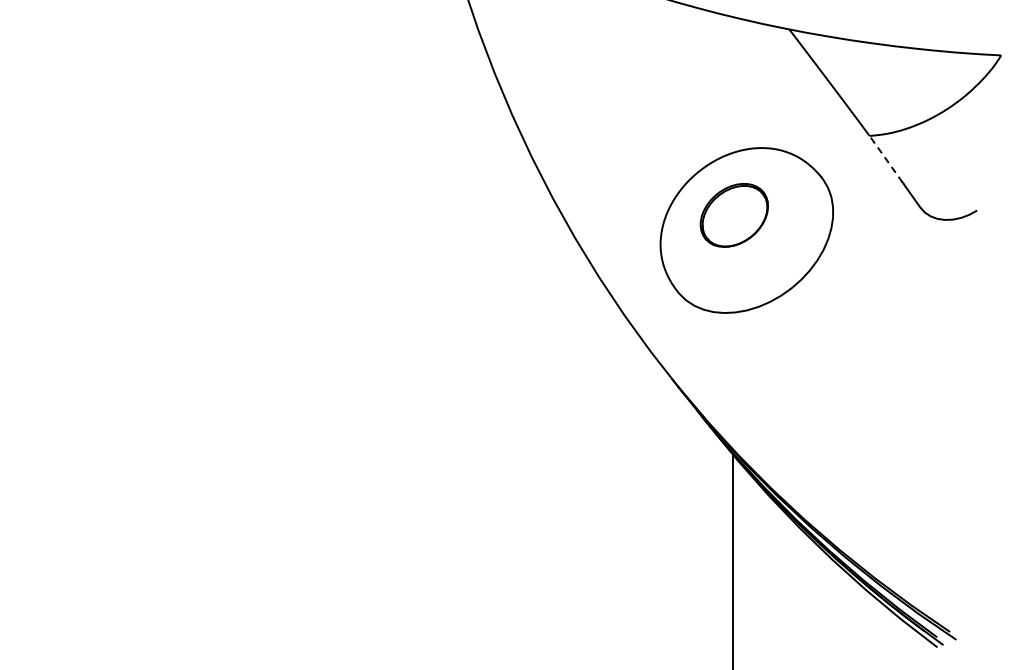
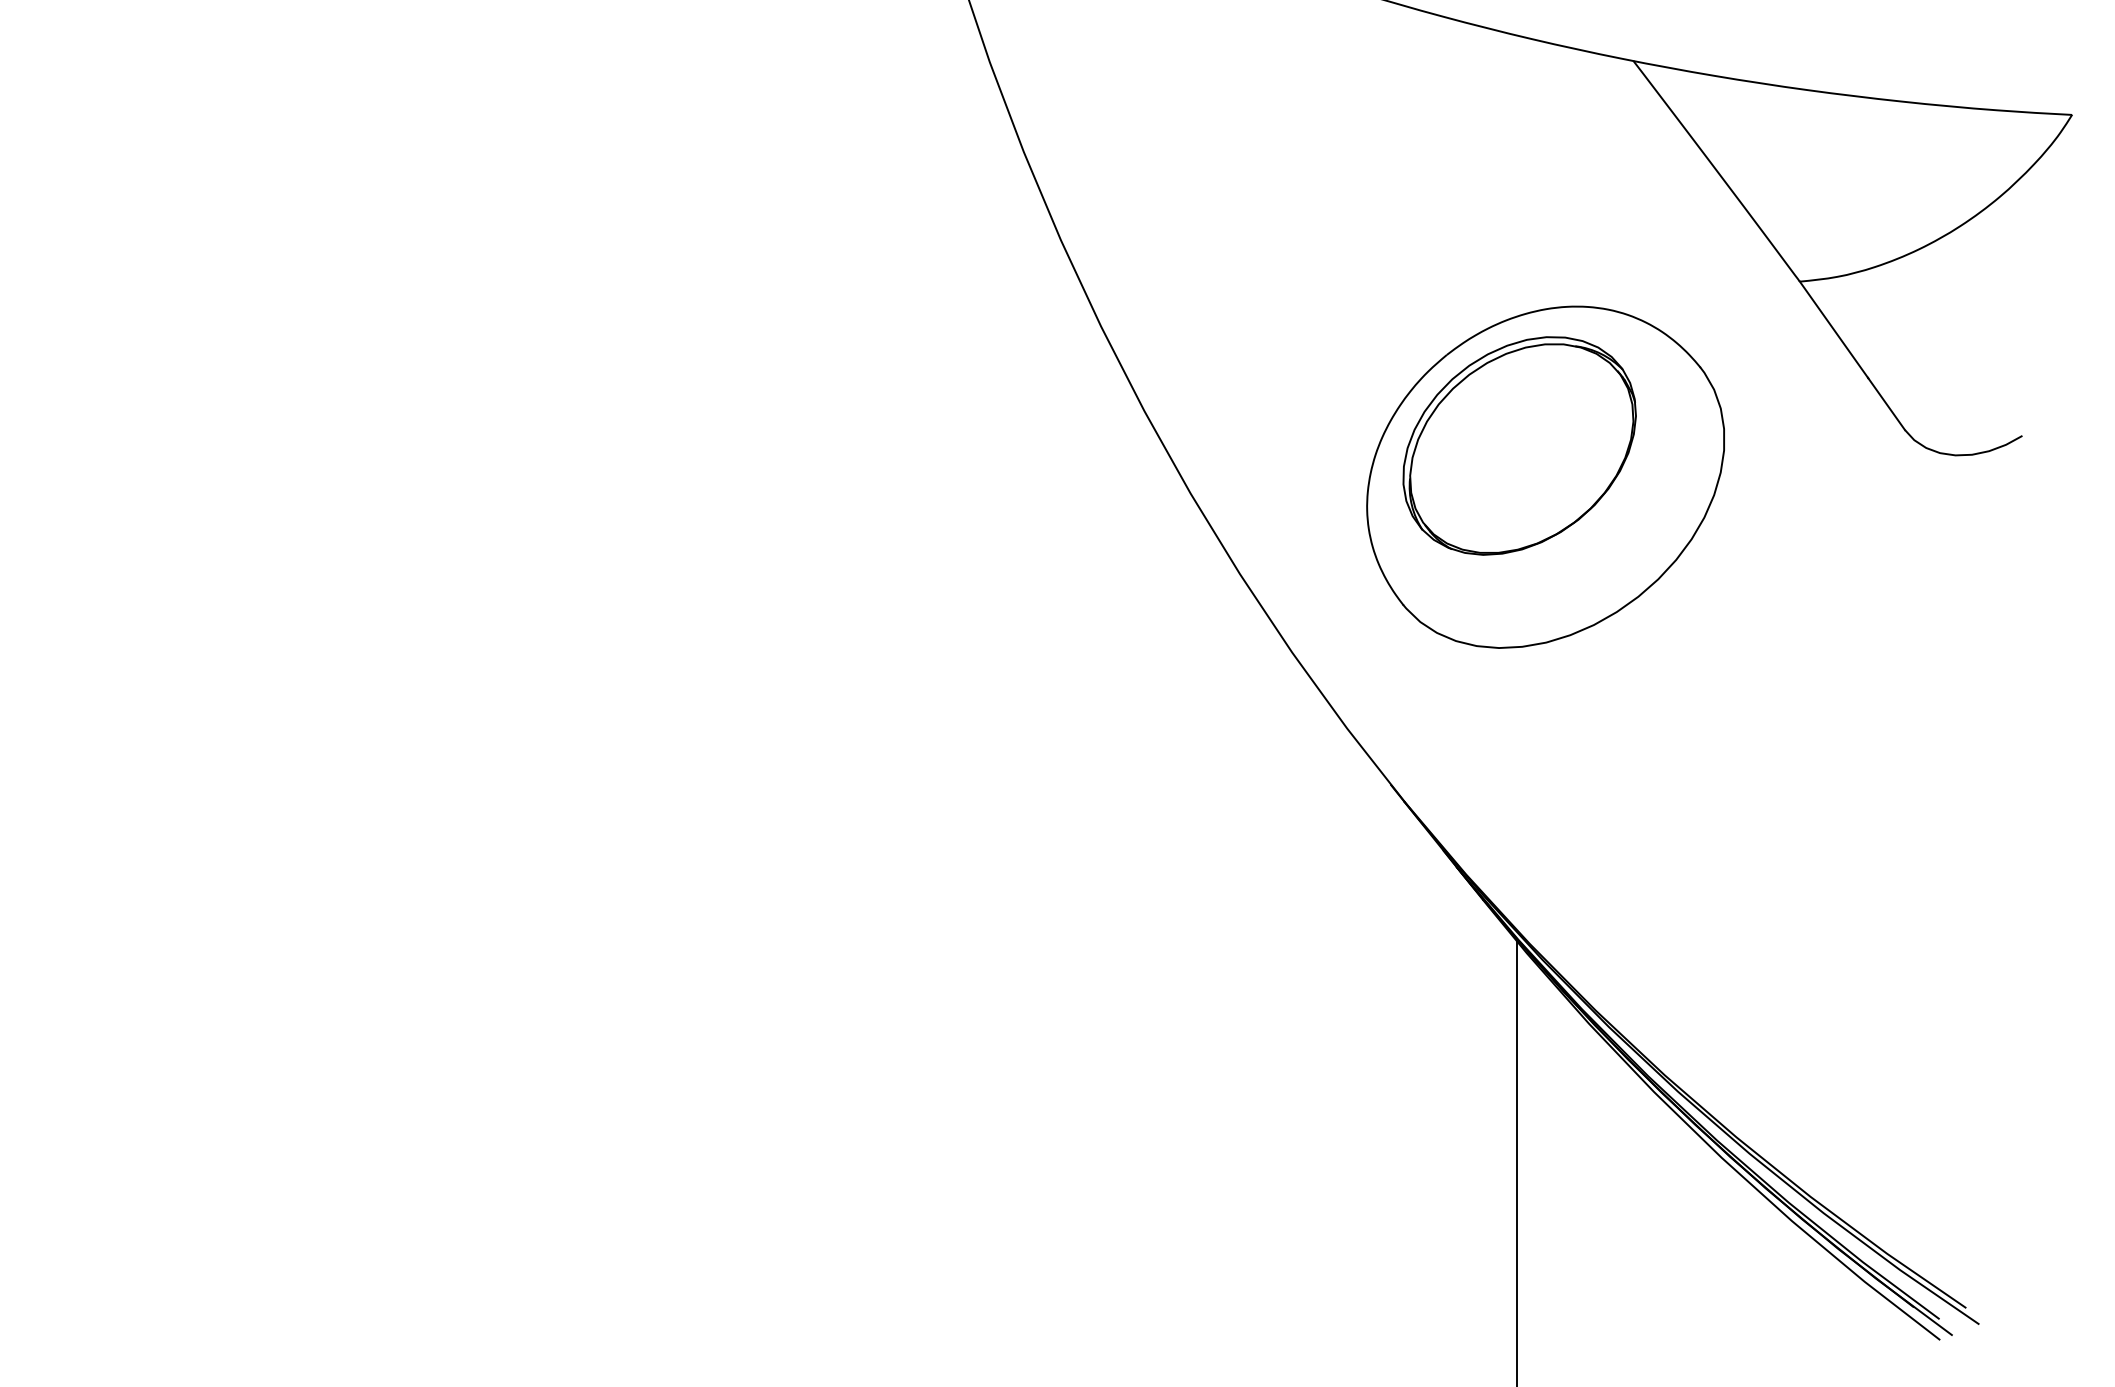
line: (885, 158) -> (1832, 328), dashed -> solid
part: (734, 215) -> (1520, 446), size x1.67

